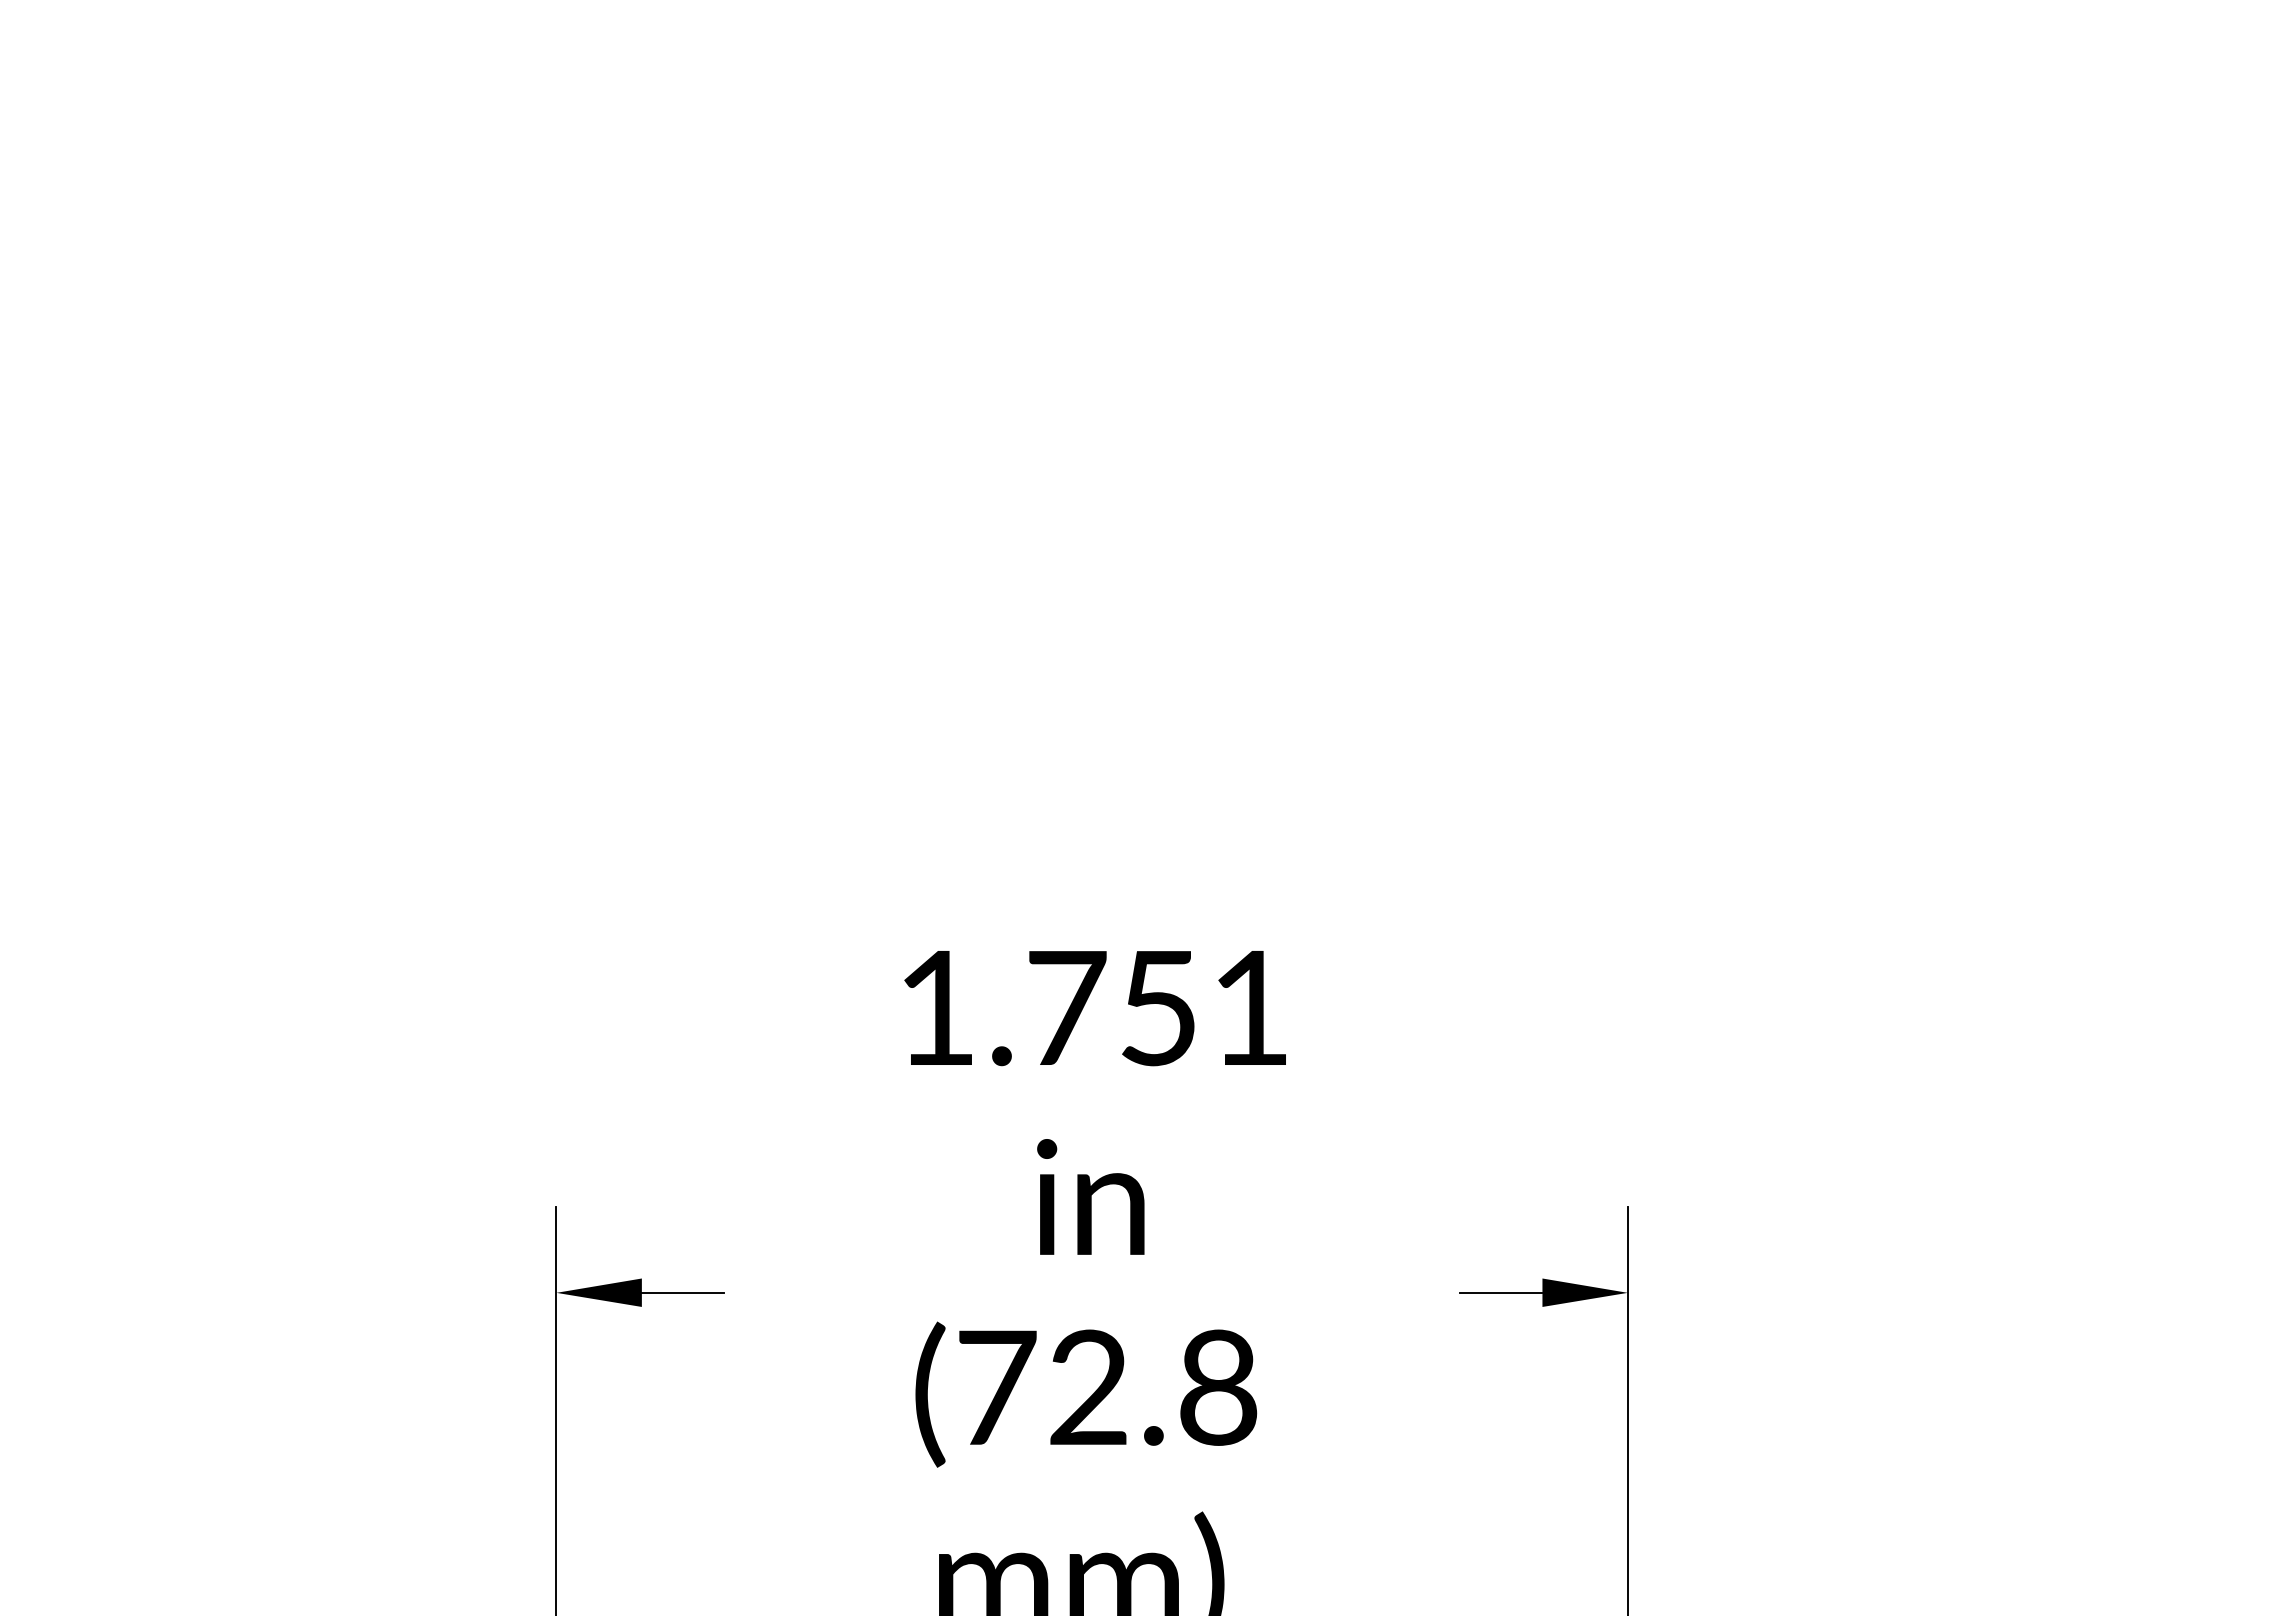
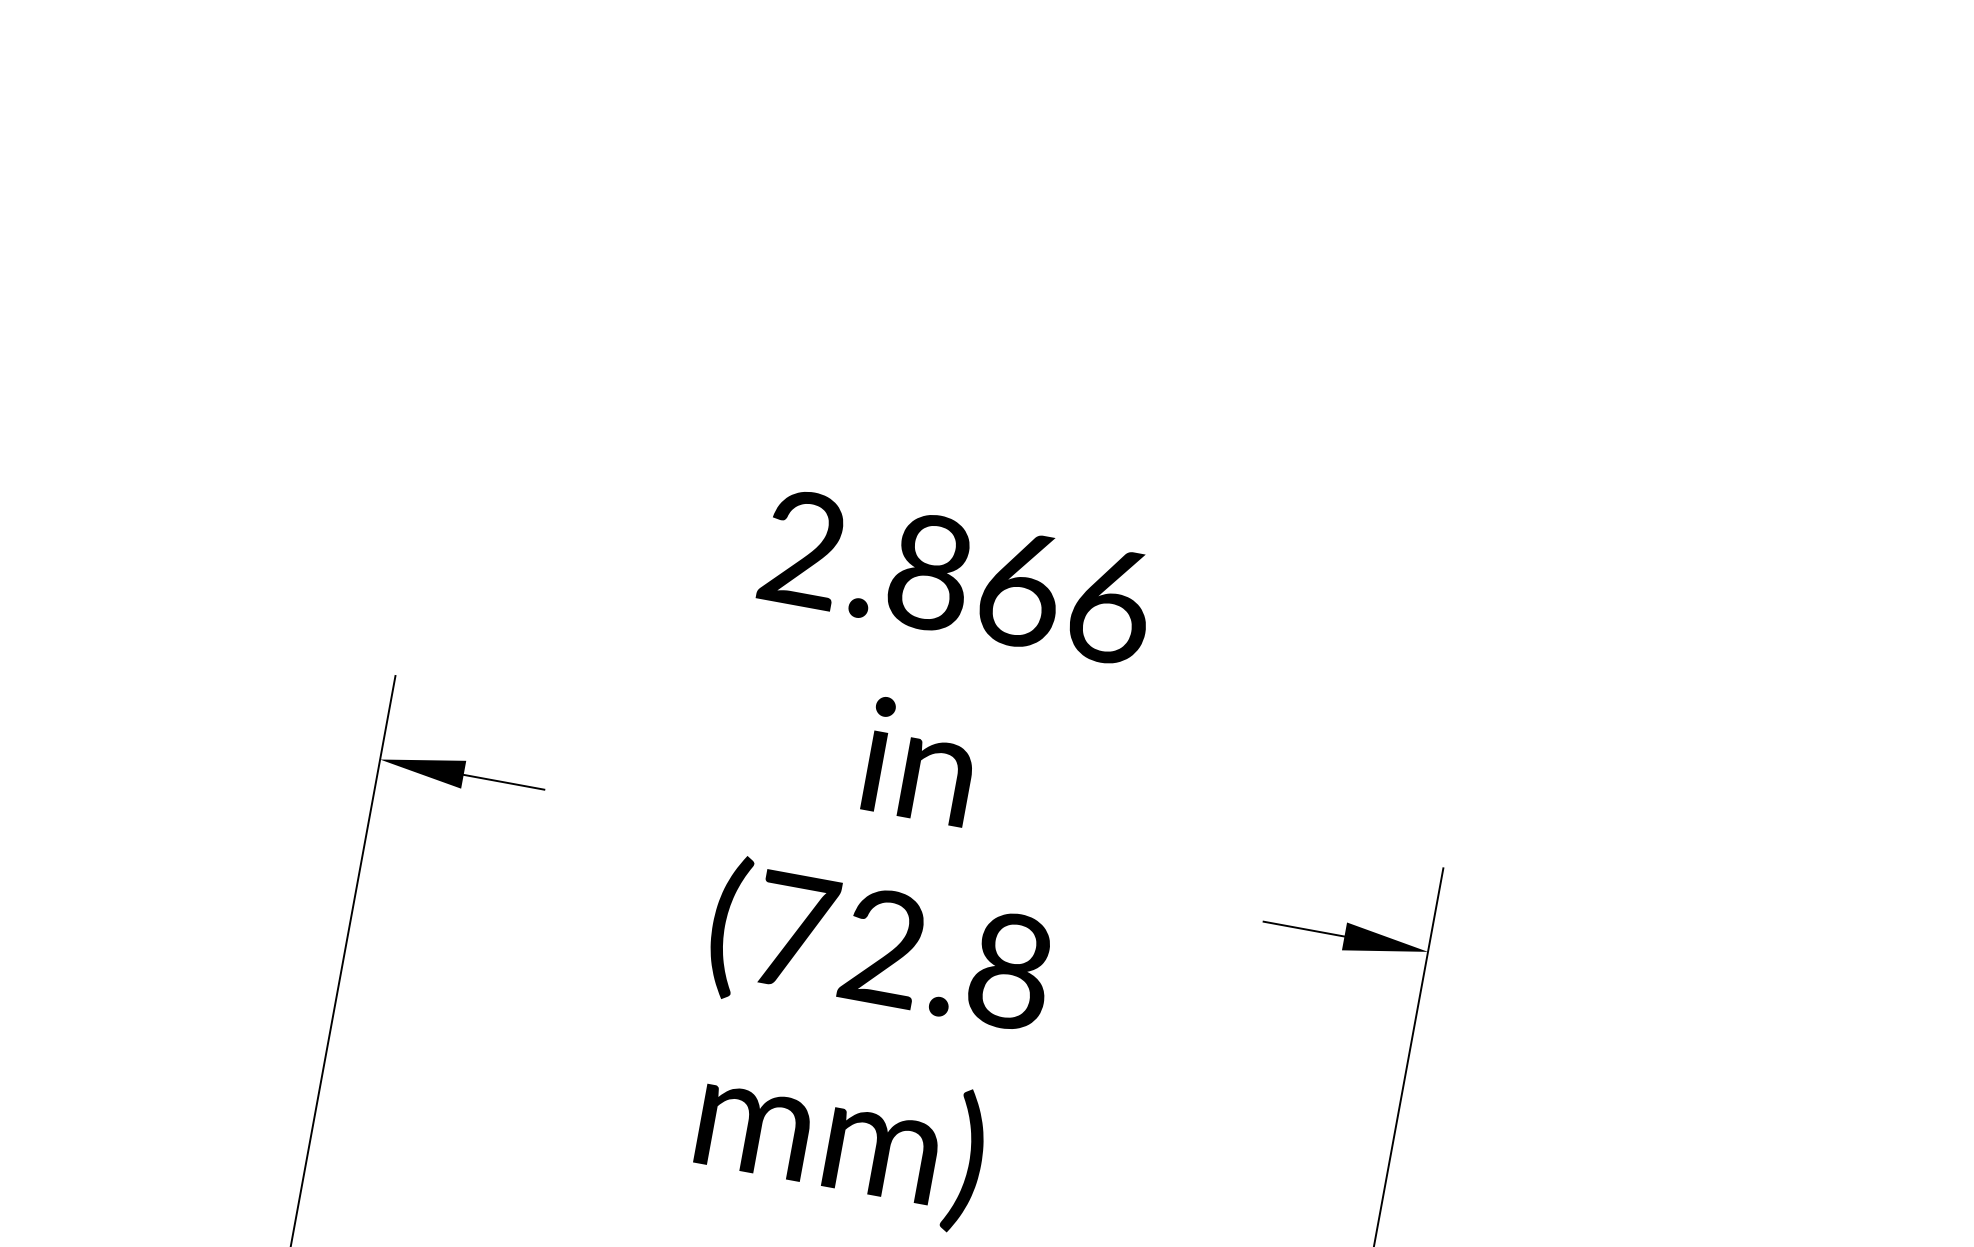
text: (1094, 1007) -> (957, 577), 1.751 -> 2.866

